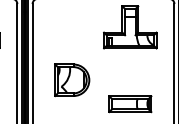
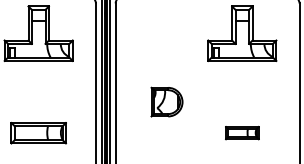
part: (71, 79) -> (166, 101), size x0.7
part: (130, 103) -> (242, 132), size x0.6

